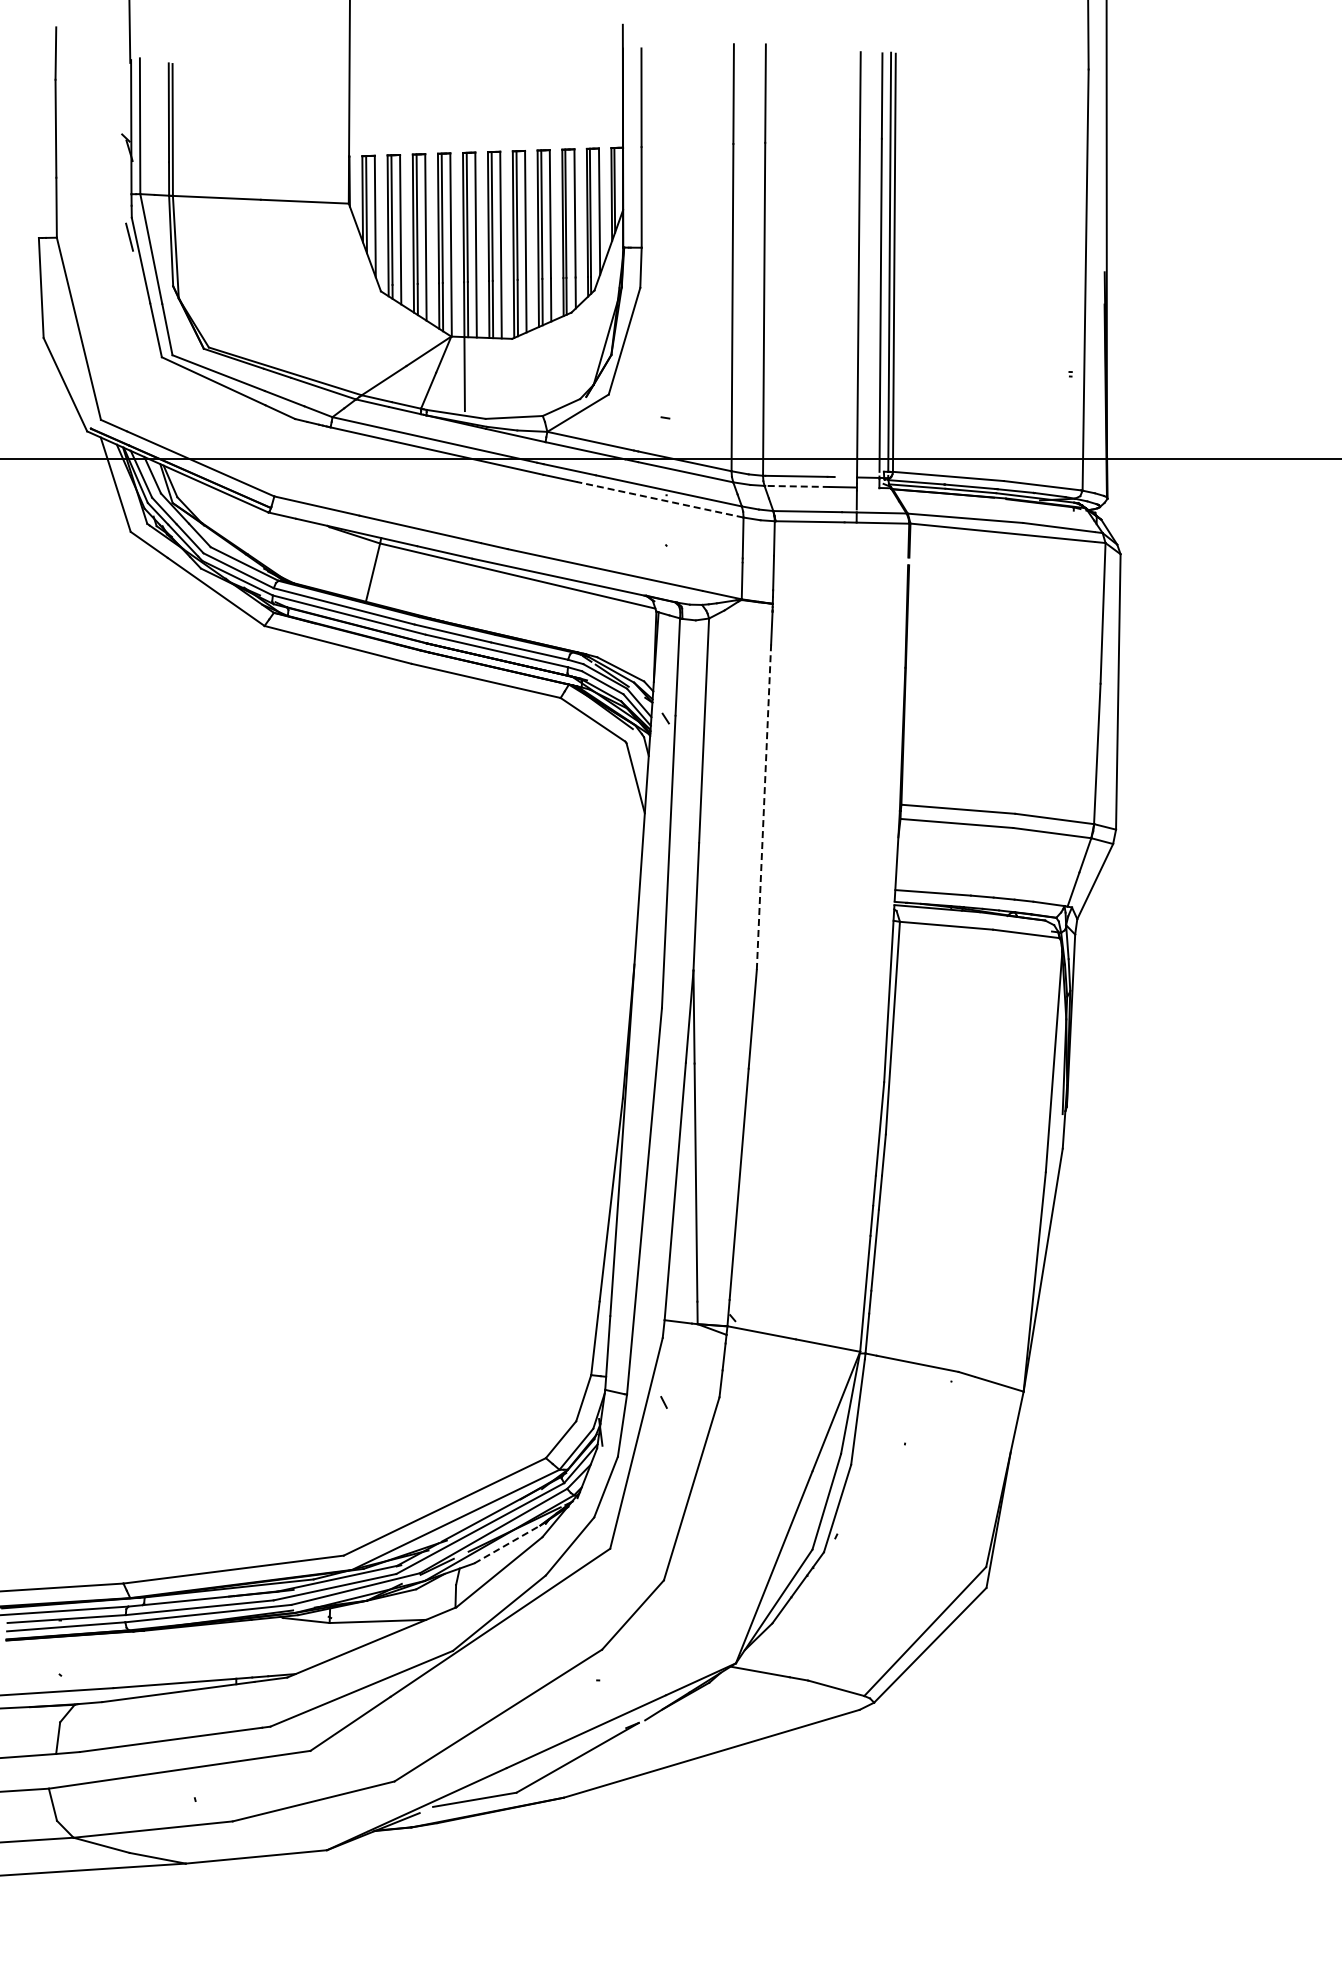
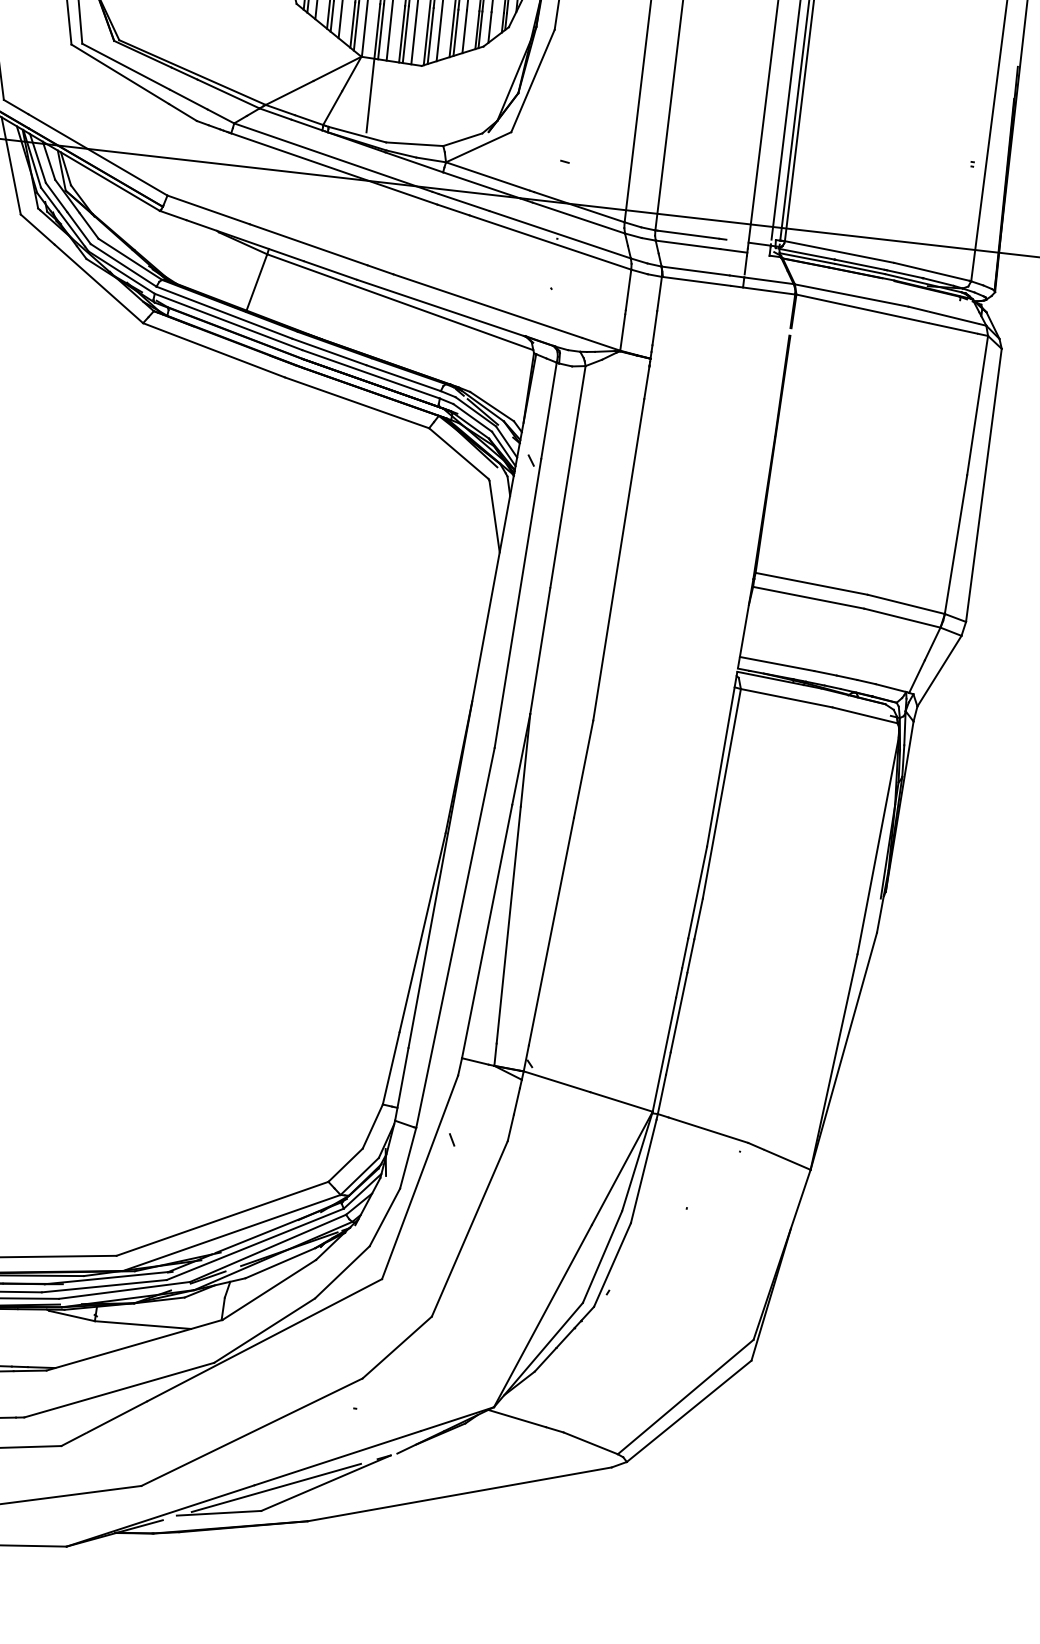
line: (797, 486) -> (688, 244), dashed -> solid
line: (659, 499) -> (549, 242), dashed -> solid
line: (763, 807) -> (618, 560), dashed -> solid
line: (507, 1544) -> (280, 1263), dashed -> solid
line: (528, 1767) -> (276, 1487), added

